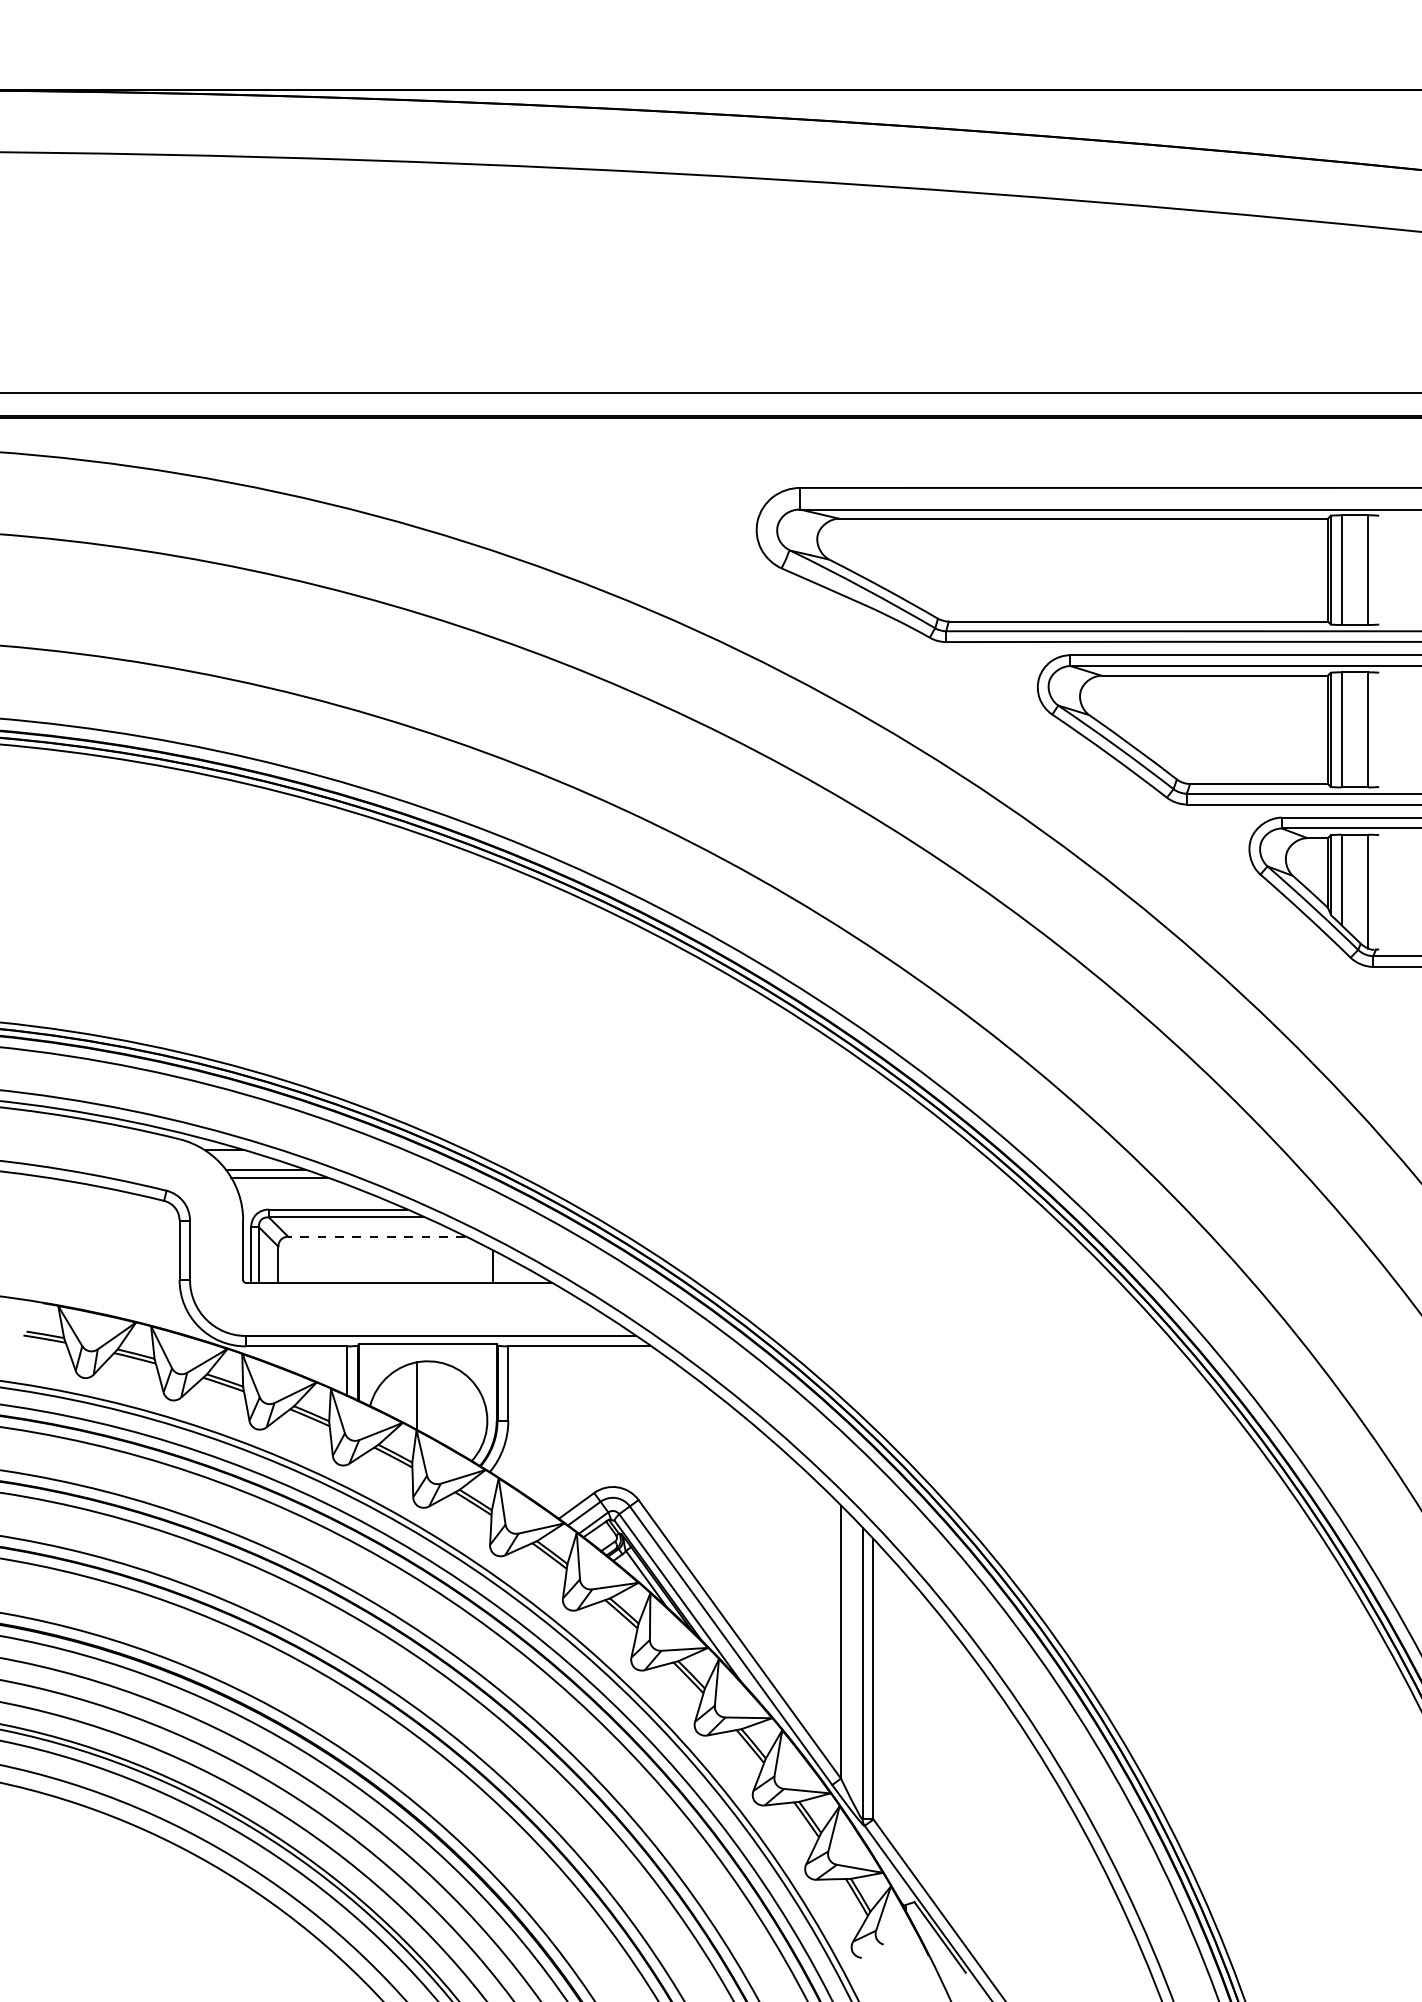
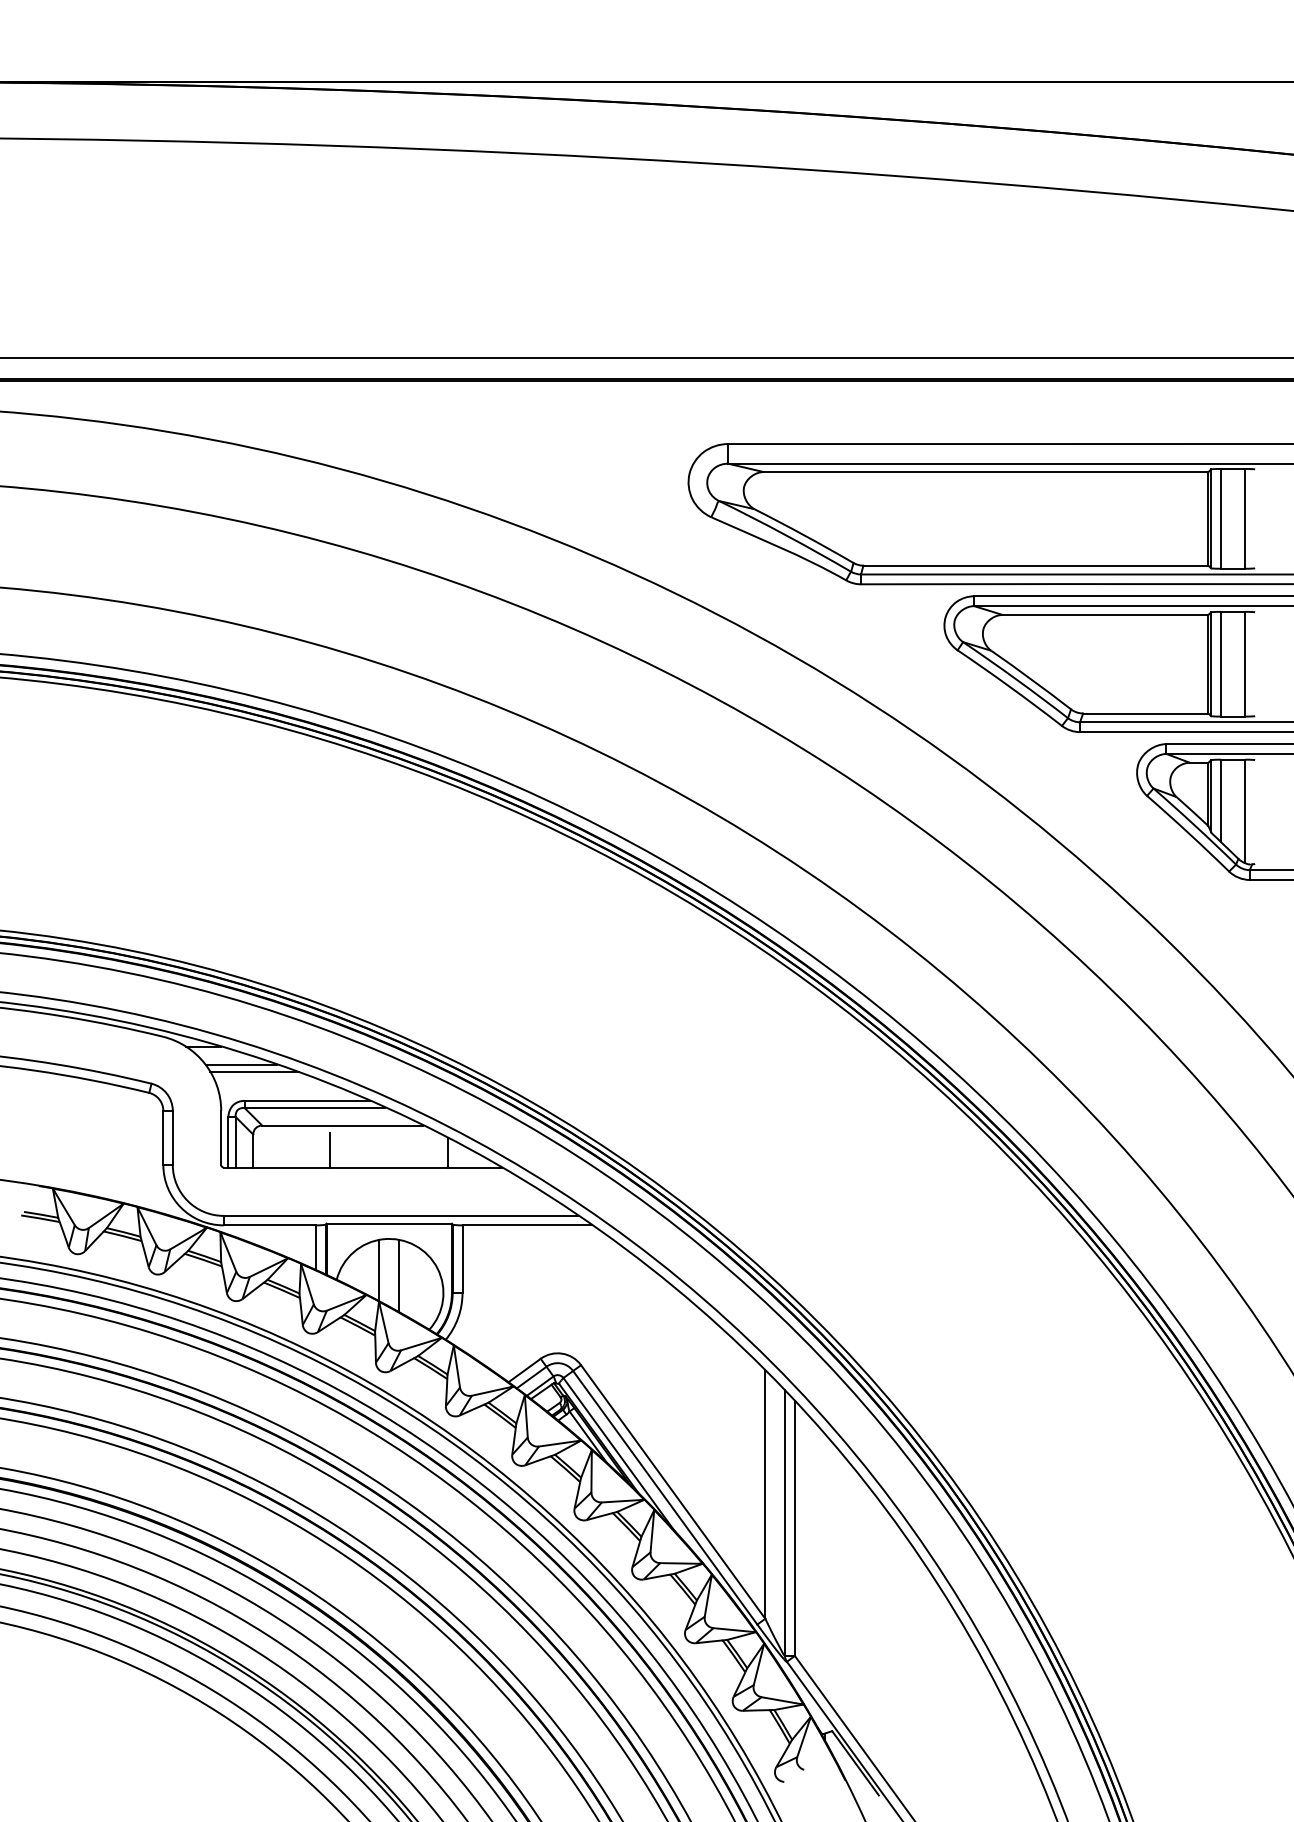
line: (376, 1236) -> (342, 1125), dashed -> solid
line: (363, 1263) -> (330, 1149), added
line: (439, 1401) -> (399, 1275), added

